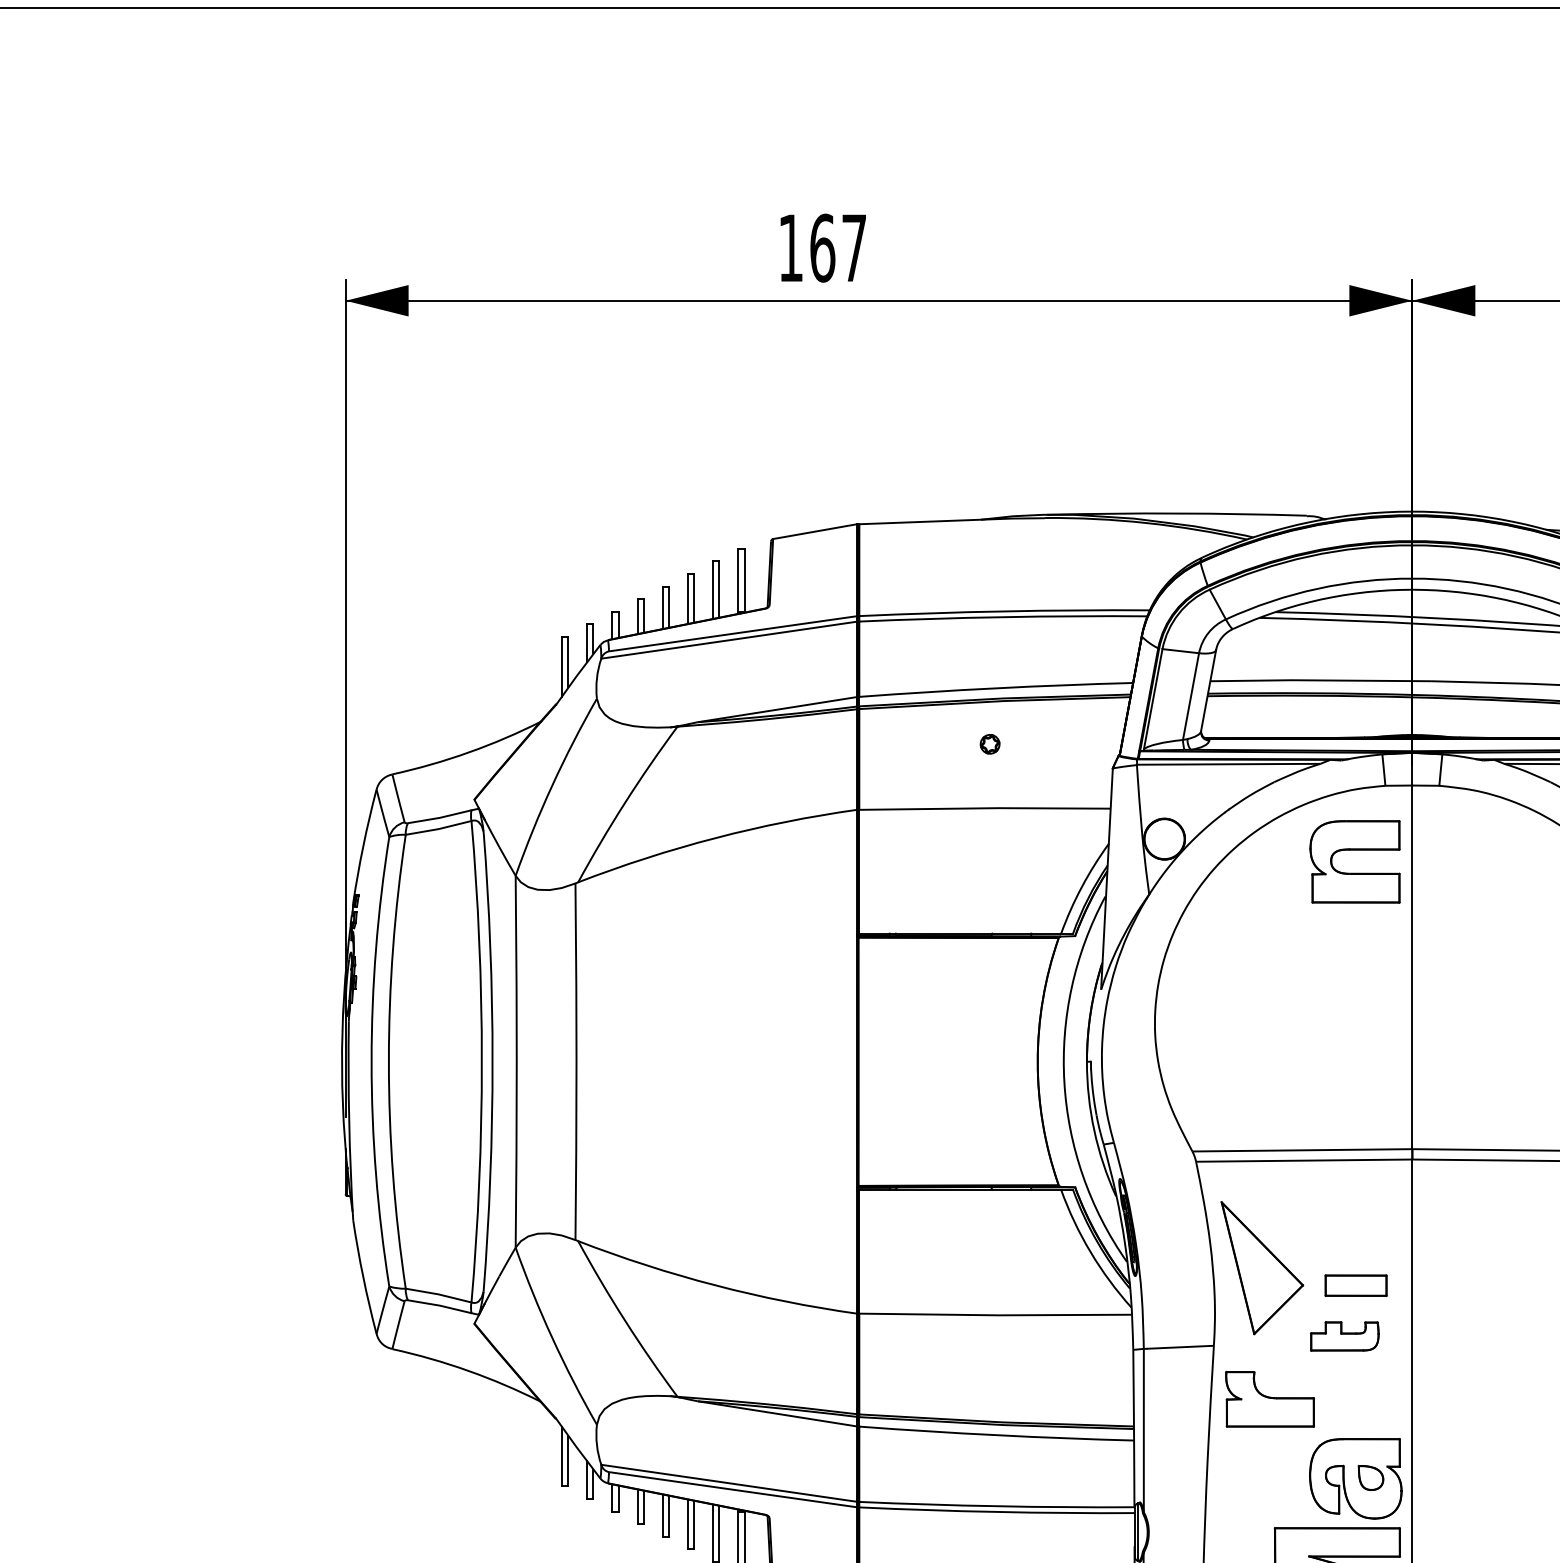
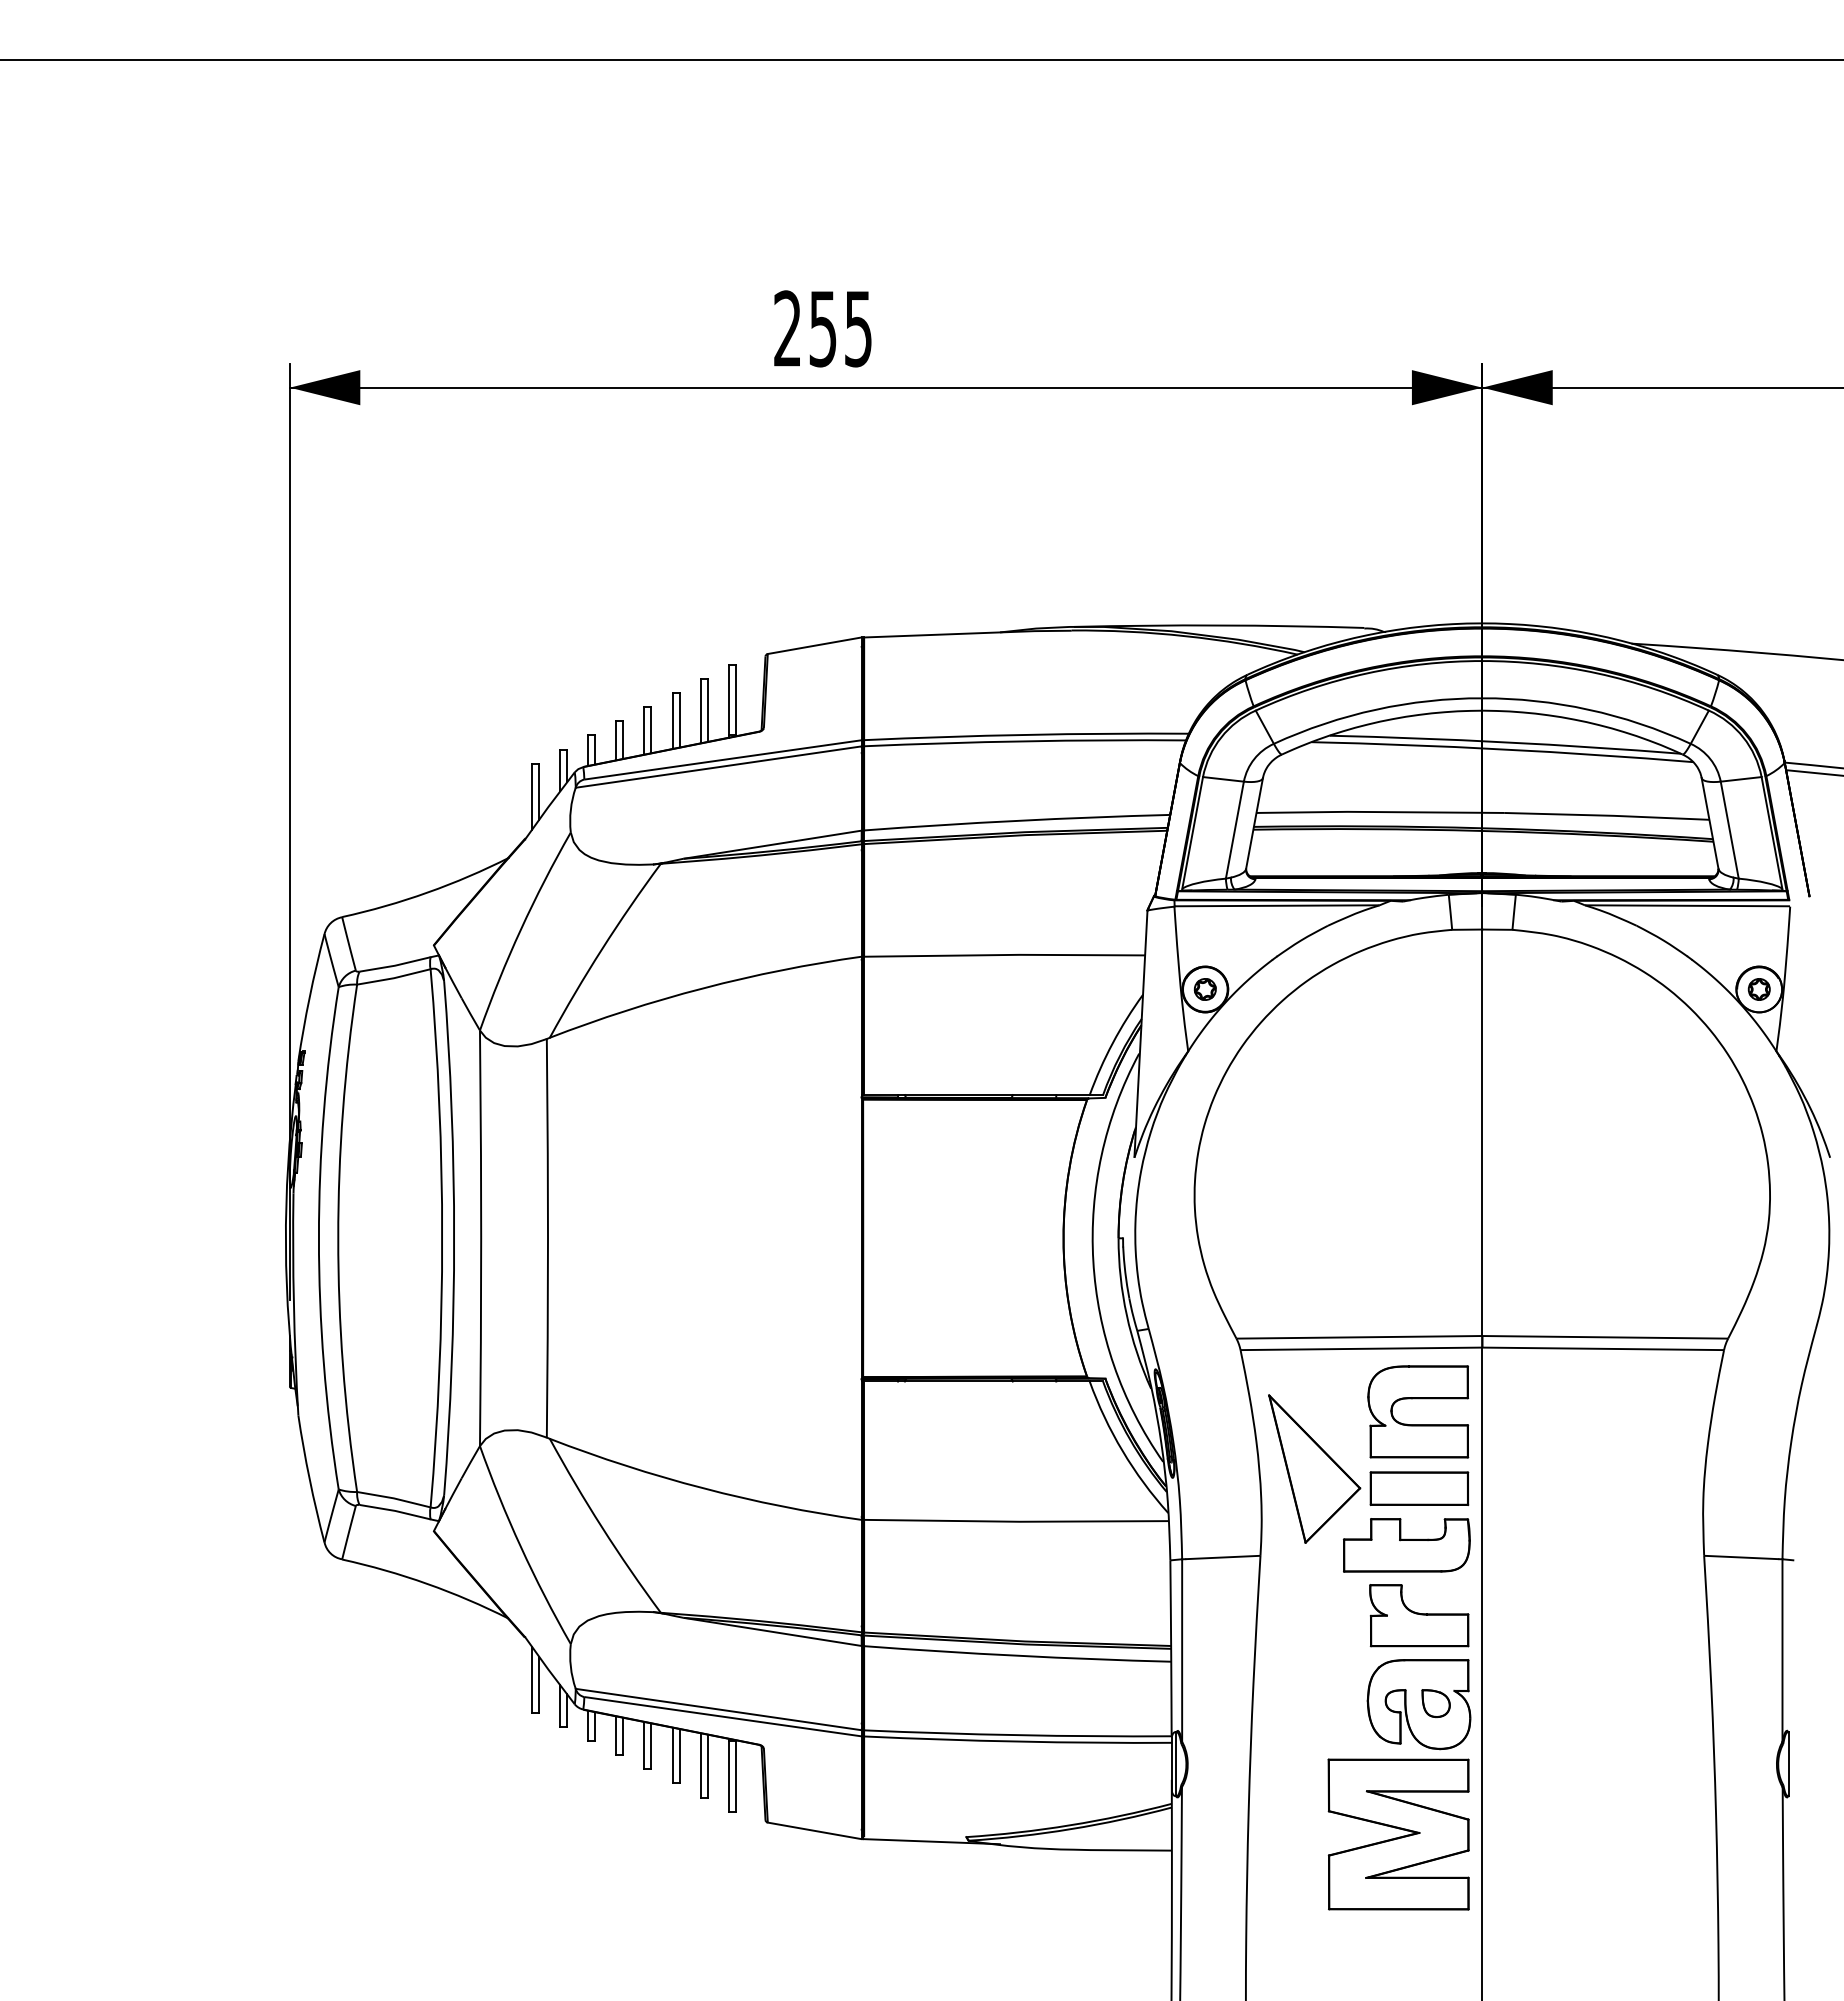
text: (822, 247) -> (822, 328), 167 -> 255
part: (989, 744) -> (1204, 989), moved
part: (1355, 850) -> (1418, 1399), moved
part: (1356, 1285) -> (1419, 1488), size x1.43
part: (1344, 1336) -> (1406, 1545), size x1.67
part: (1270, 1399) -> (1419, 1615), moved

